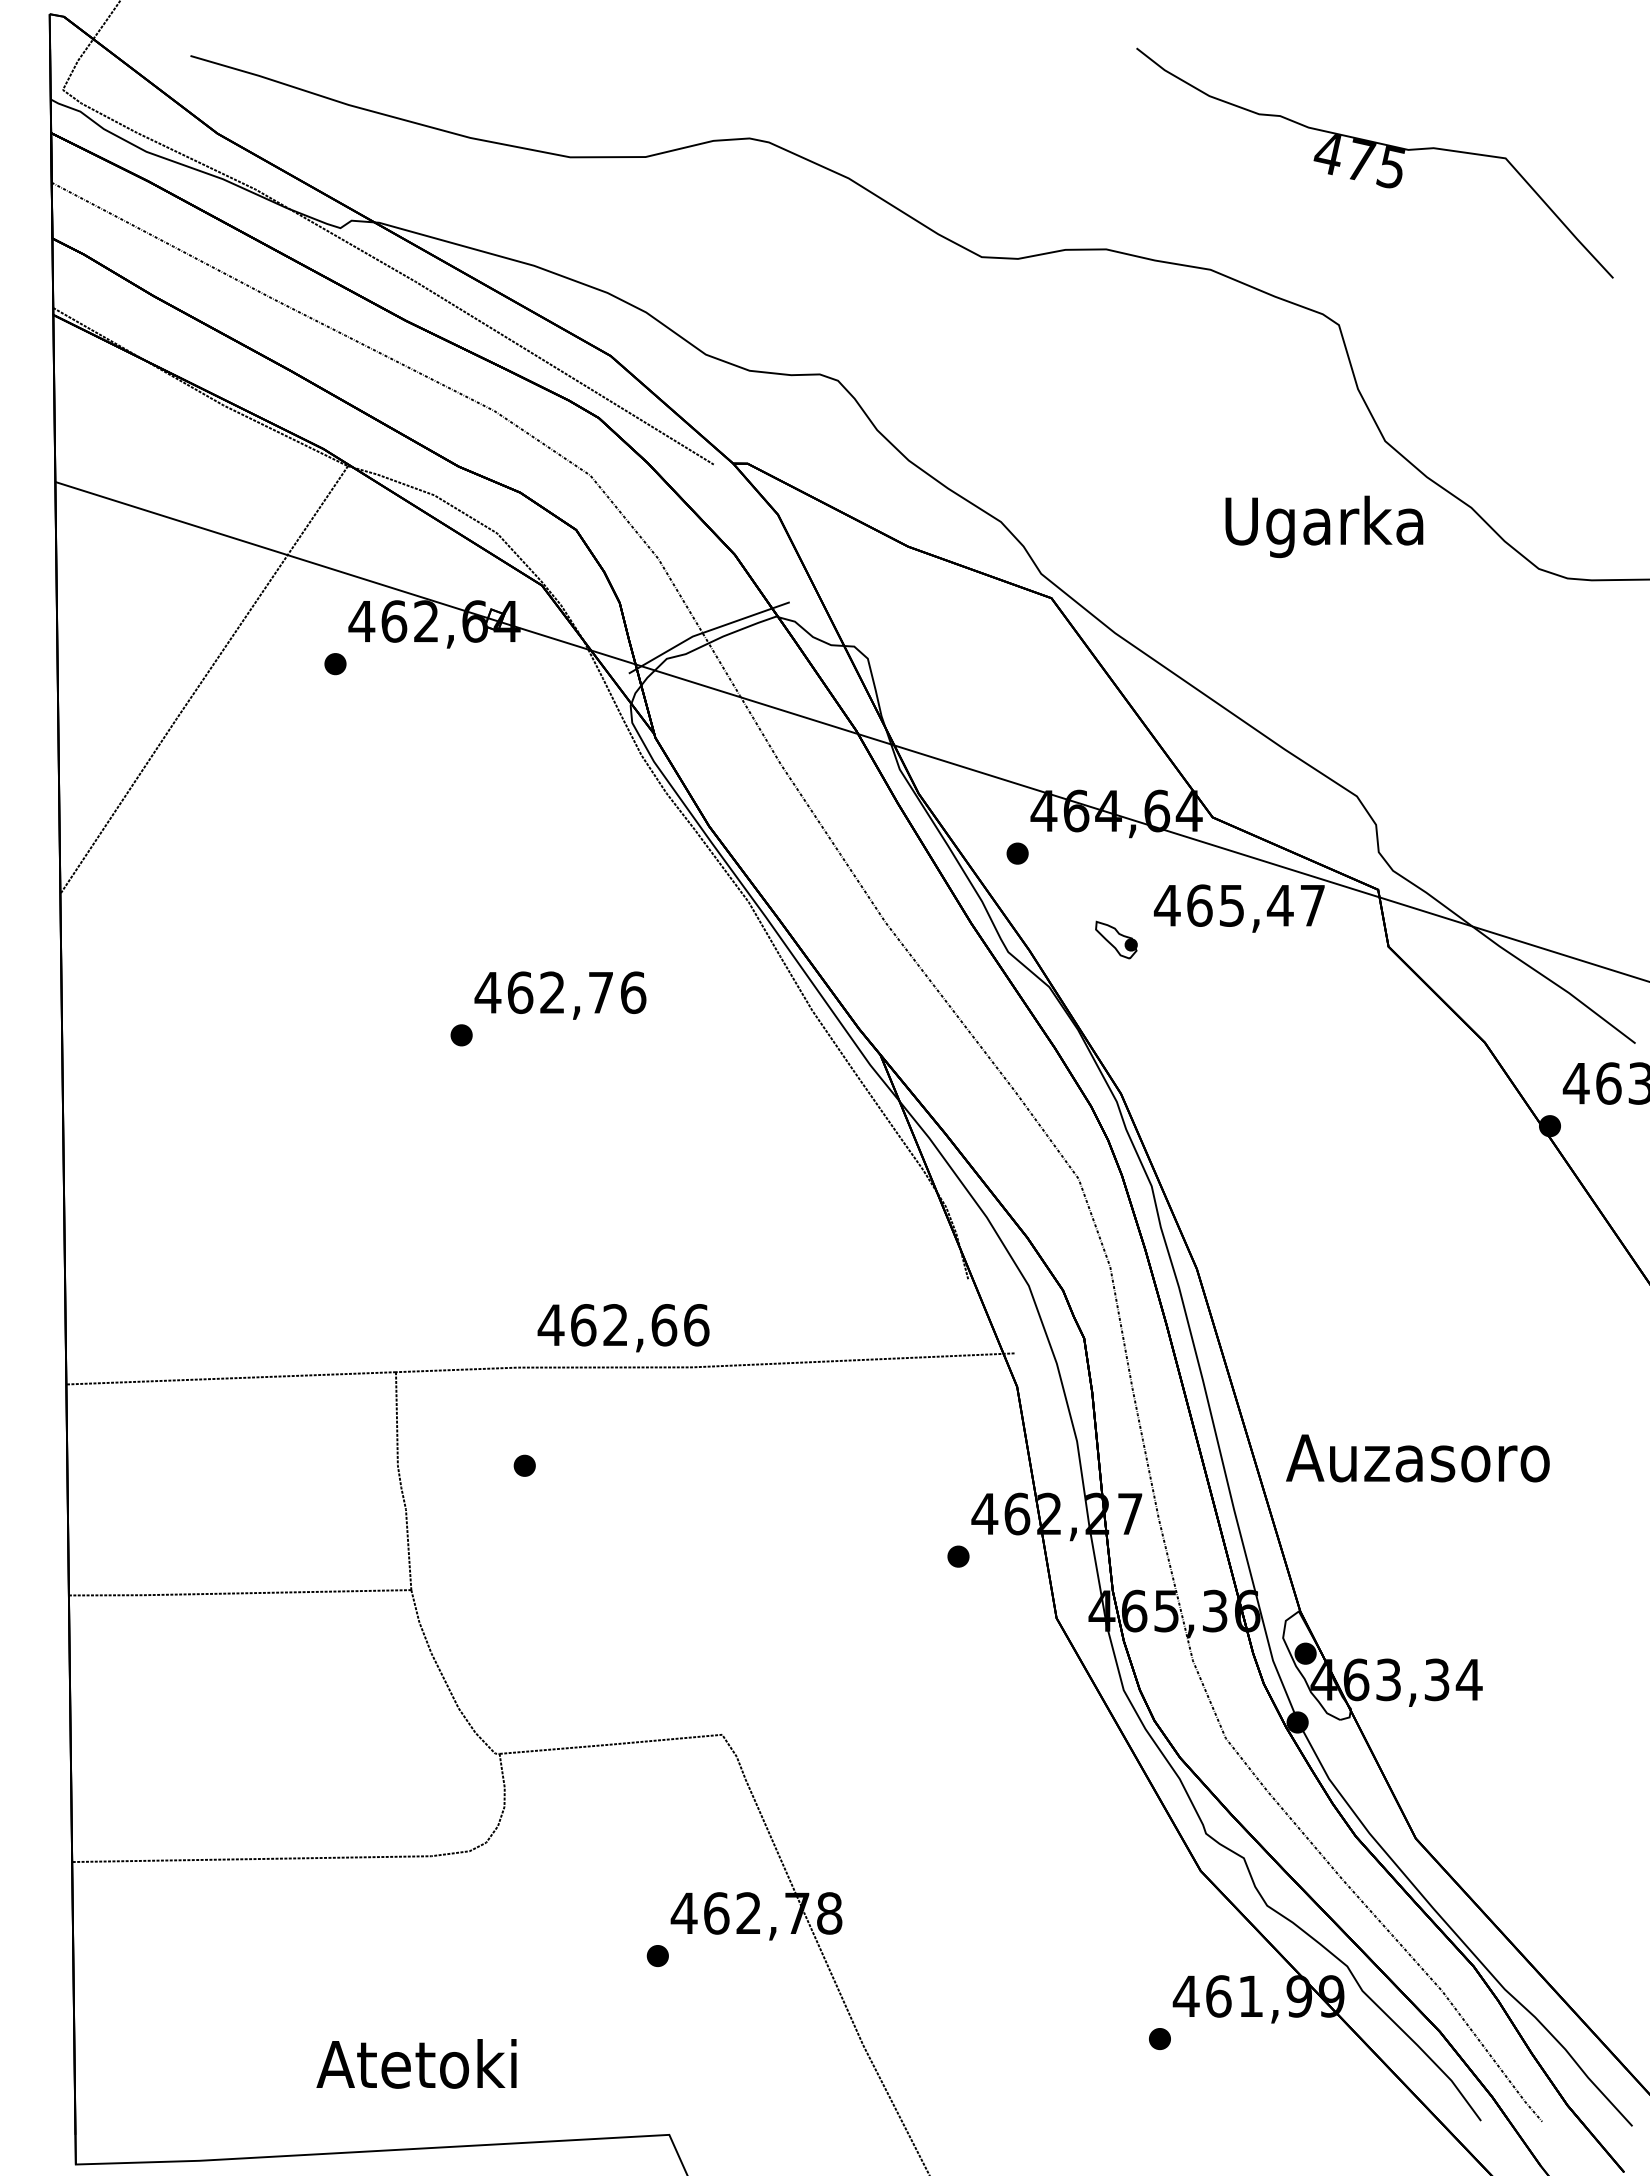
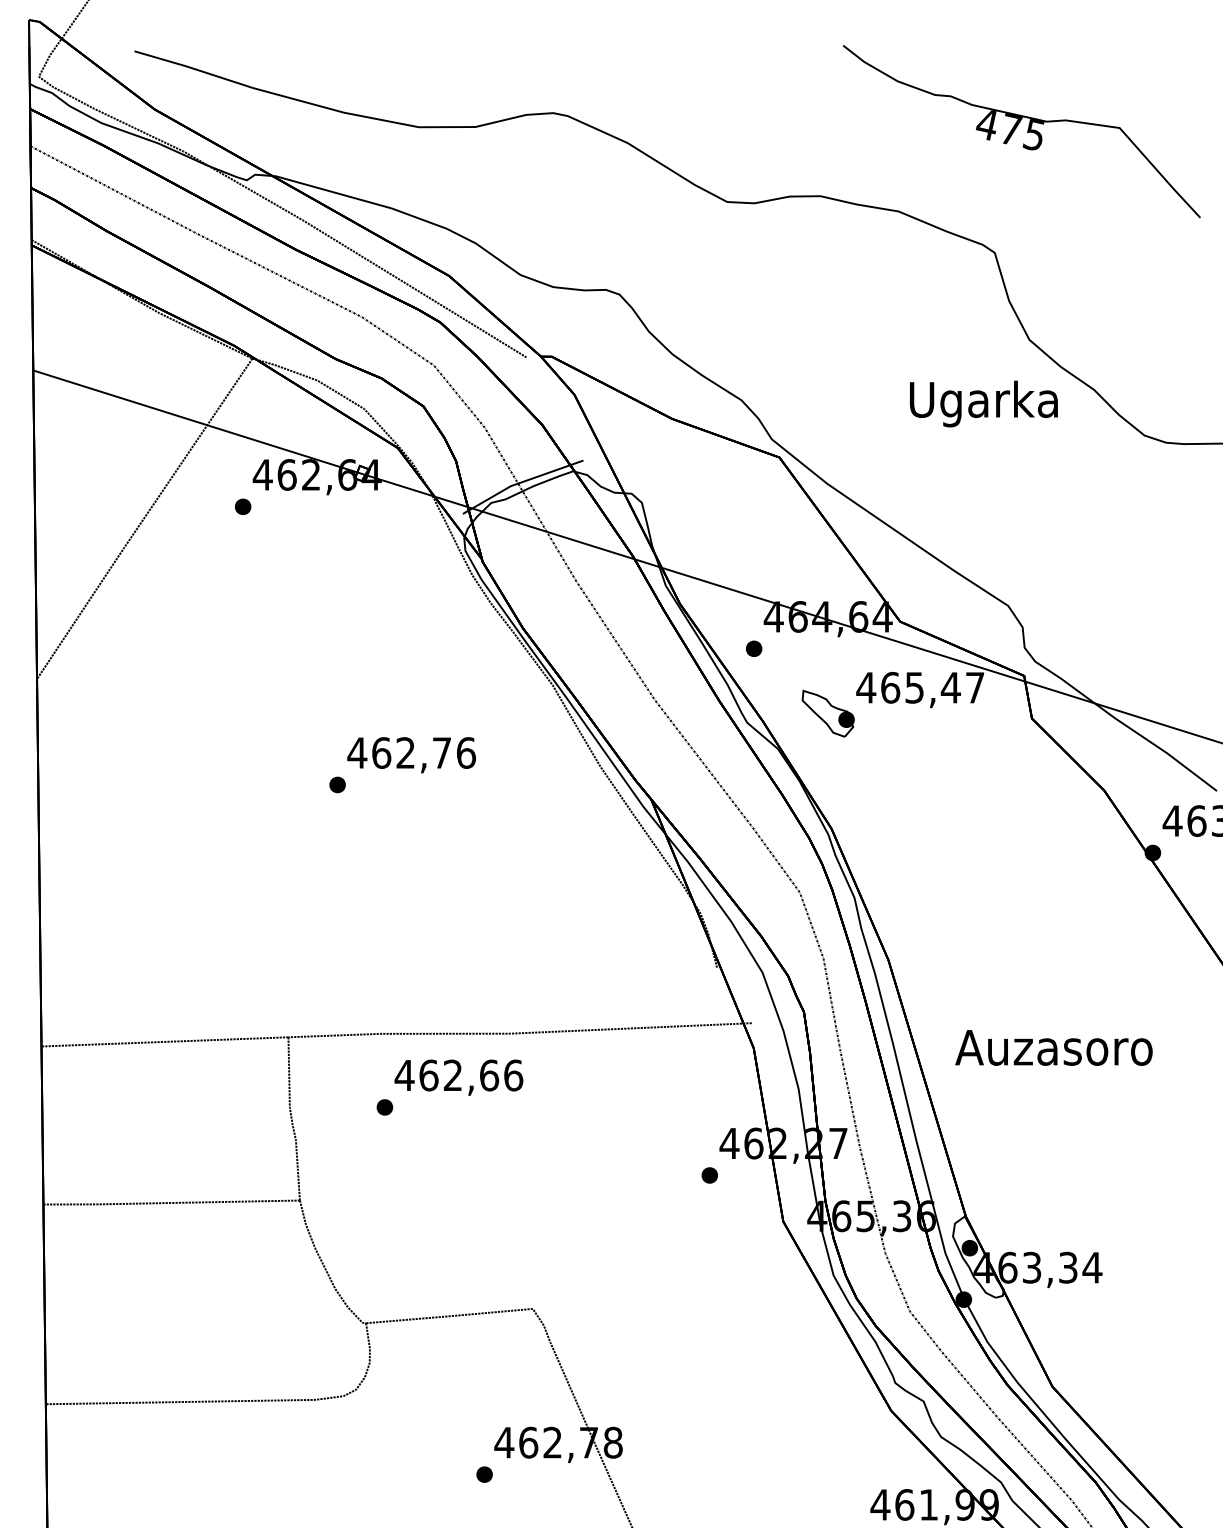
part: (1116, 939) -> (828, 713), size x1.67
text: (623, 1328) -> (458, 1077), moved
text: (1417, 1458) -> (1053, 1048), moved

